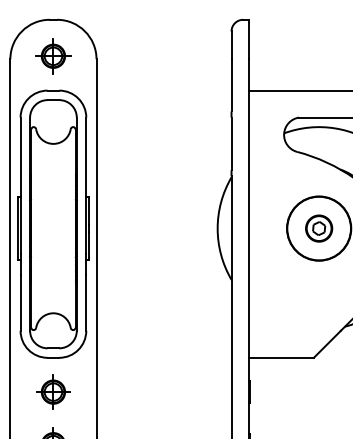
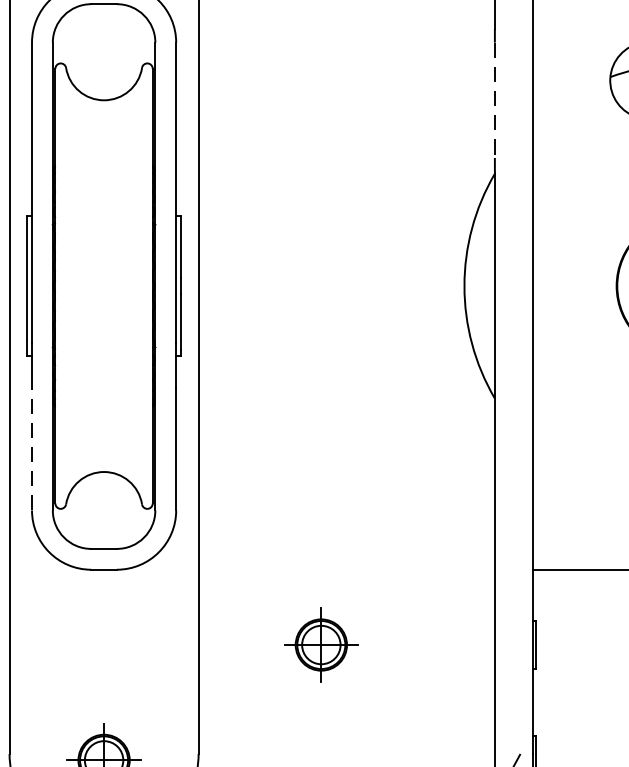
line: (231, 144) -> (494, 101), solid -> dashed
line: (20, 302) -> (31, 448), solid -> dashed
part: (53, 391) -> (321, 643), moved

